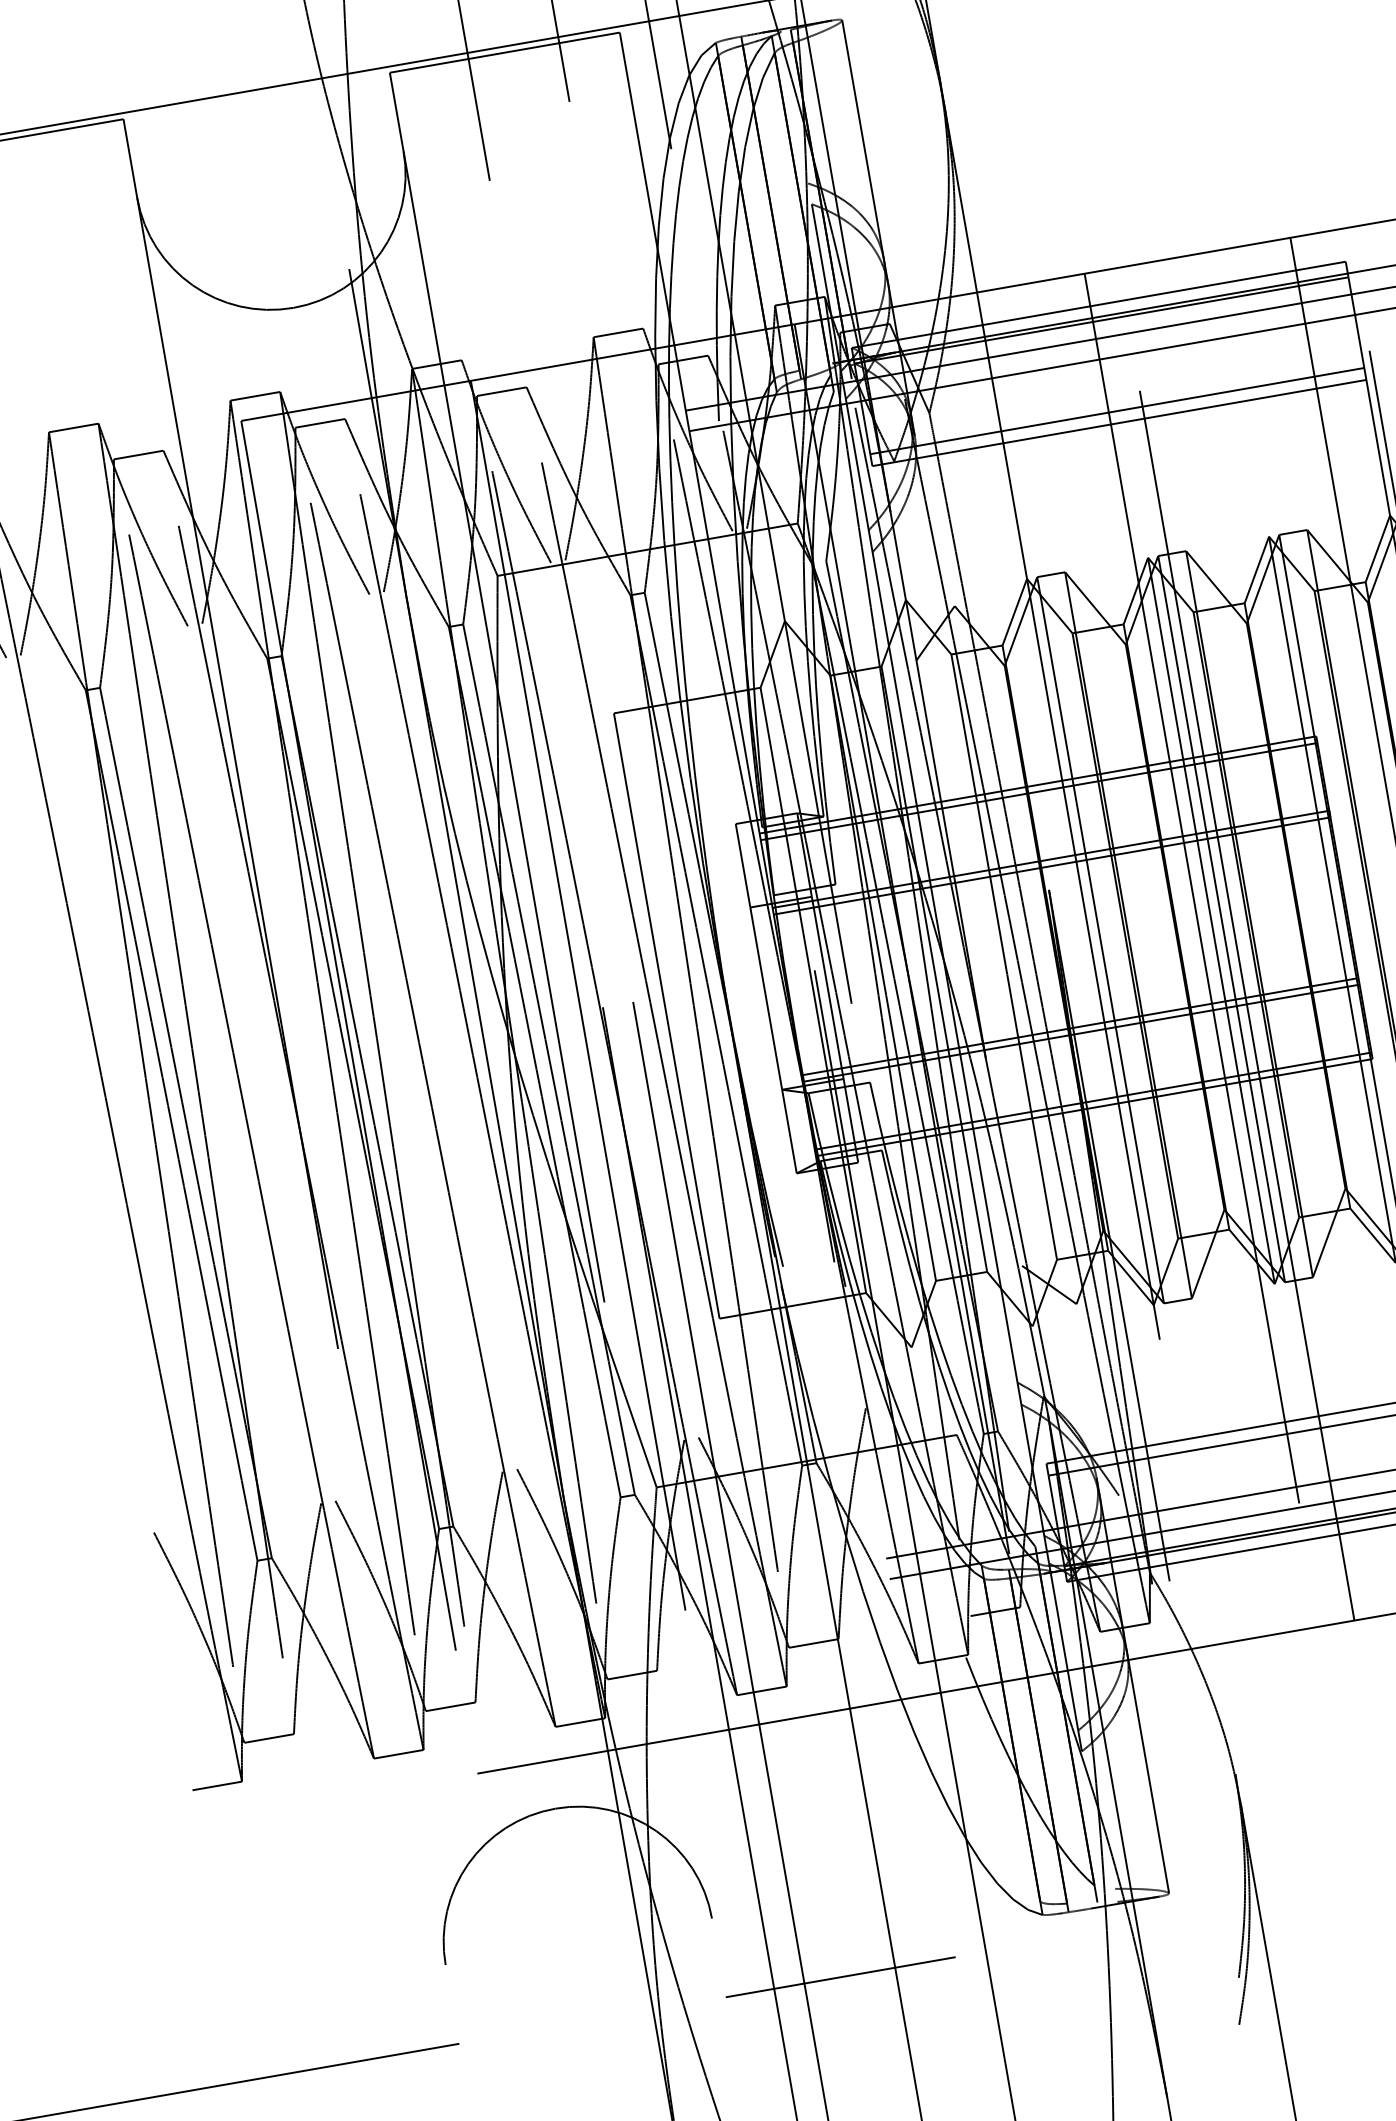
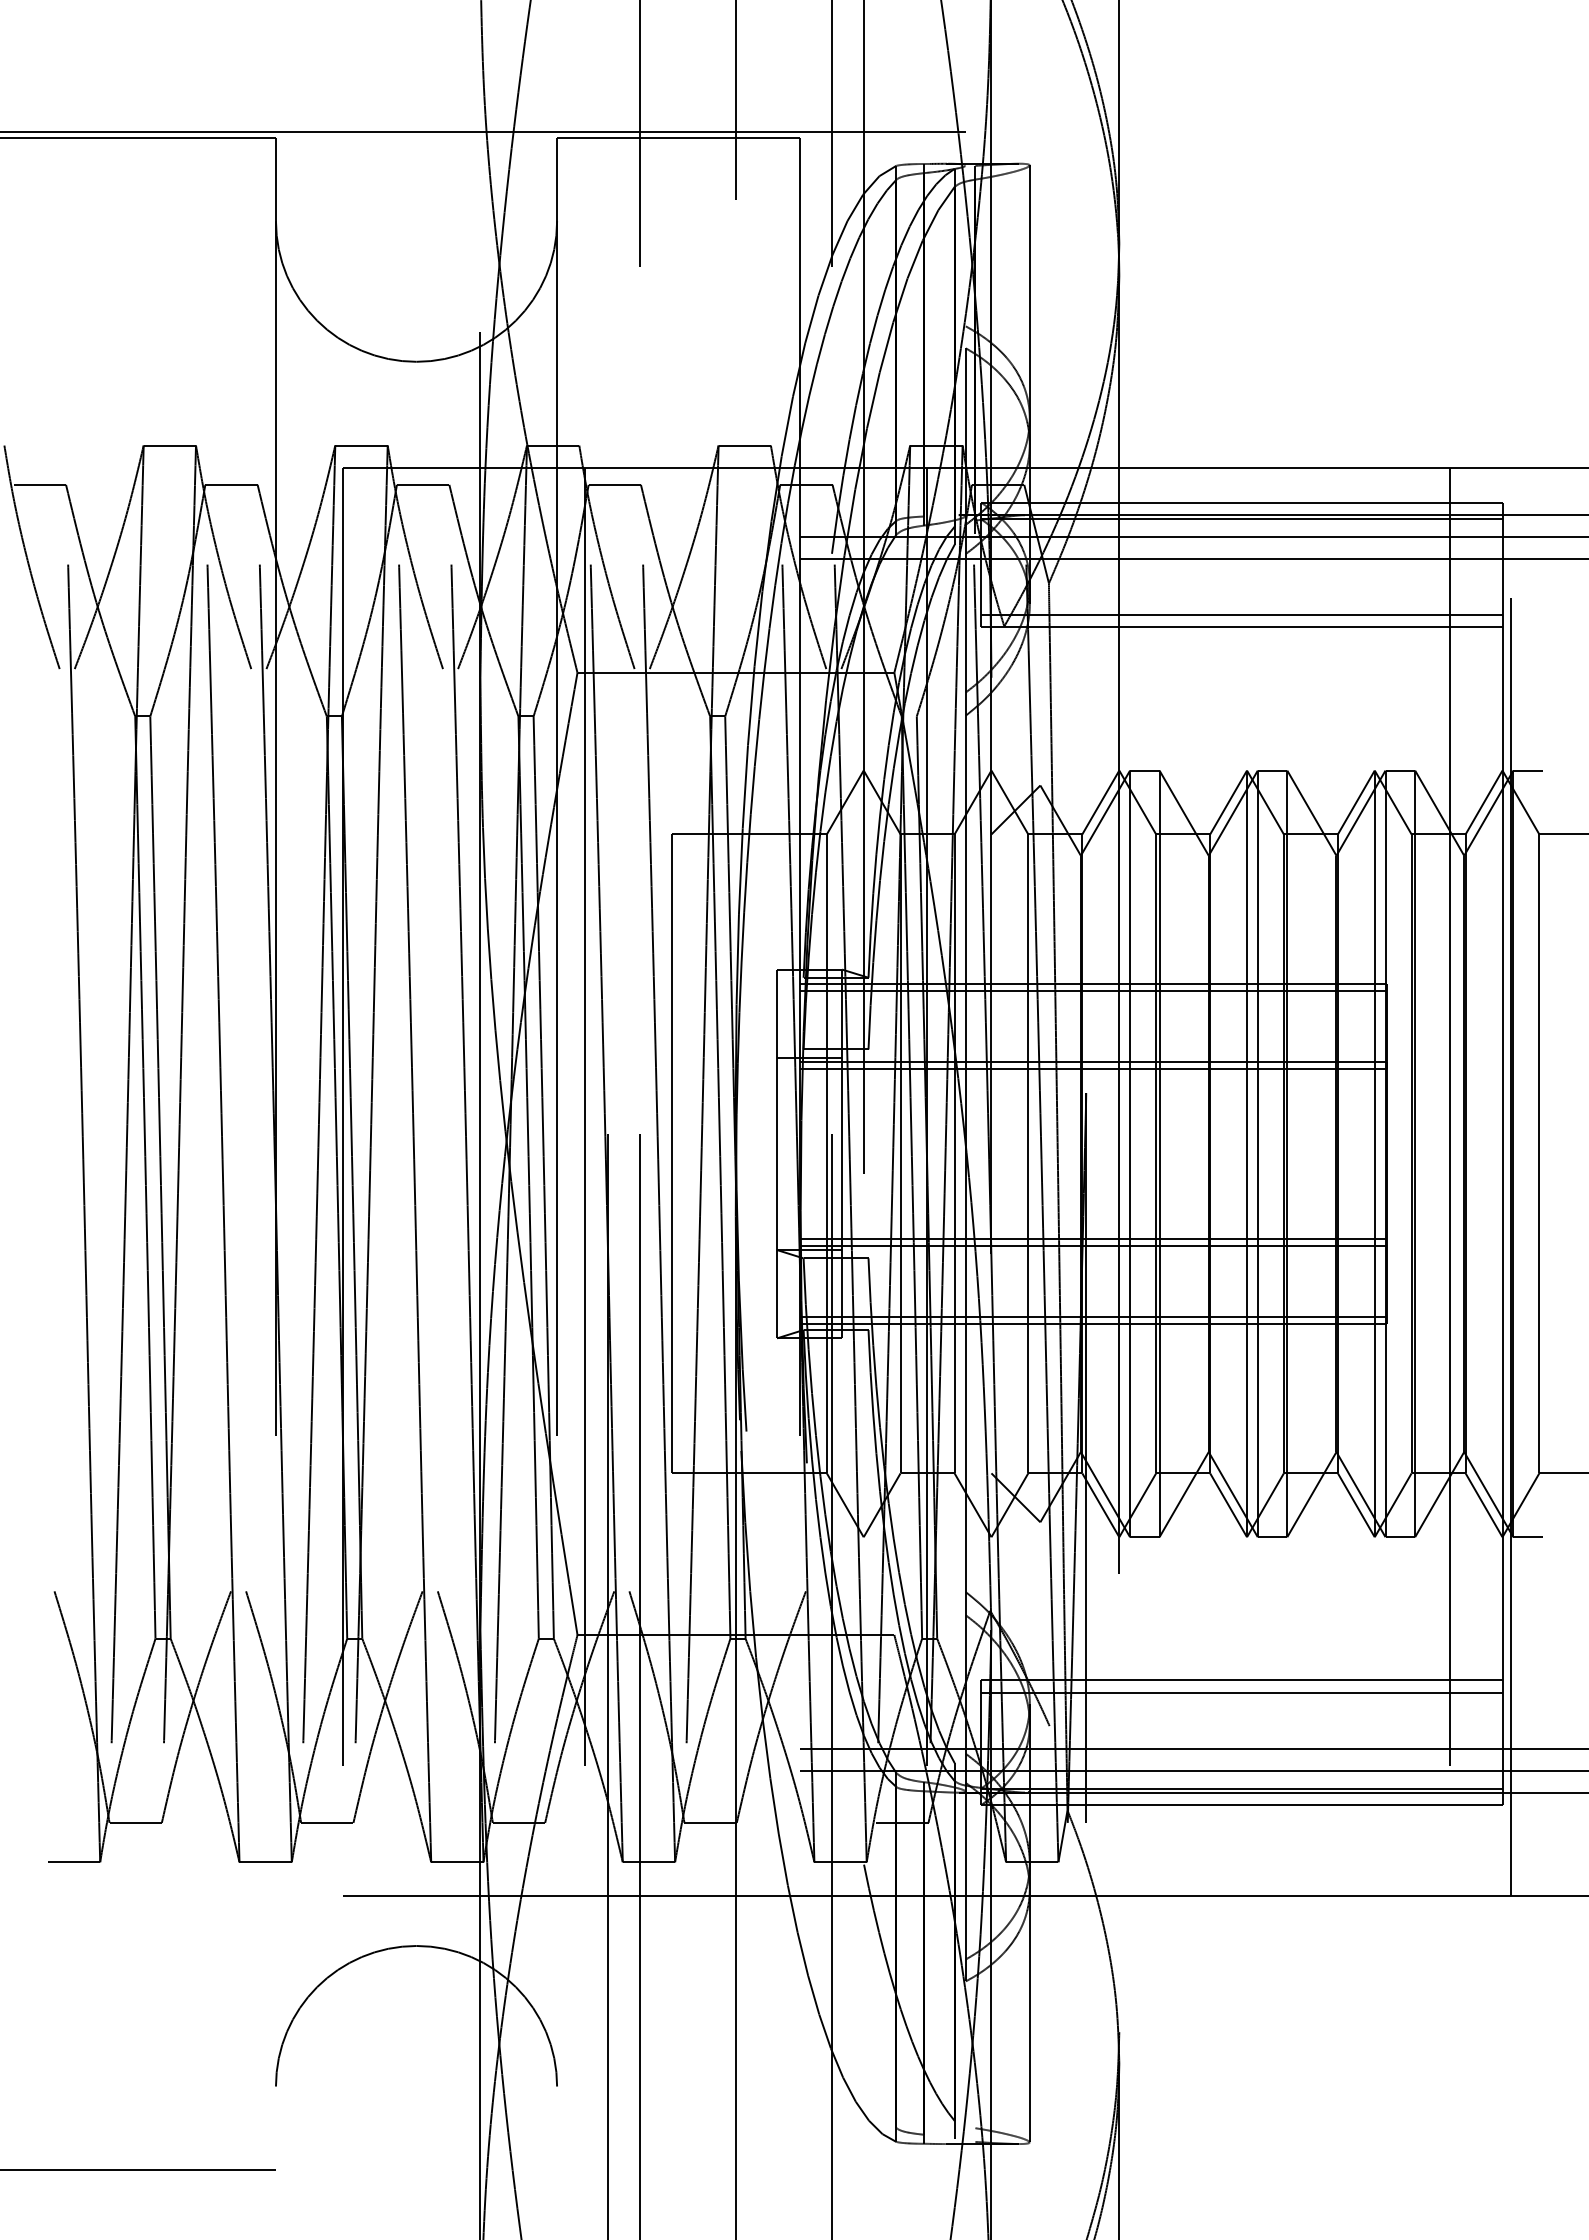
line: (1236, 944) -> (1268, 1182), removed
line: (1202, 950) -> (1232, 1182), removed
line: (840, 1977) -> (678, 2169), removed

